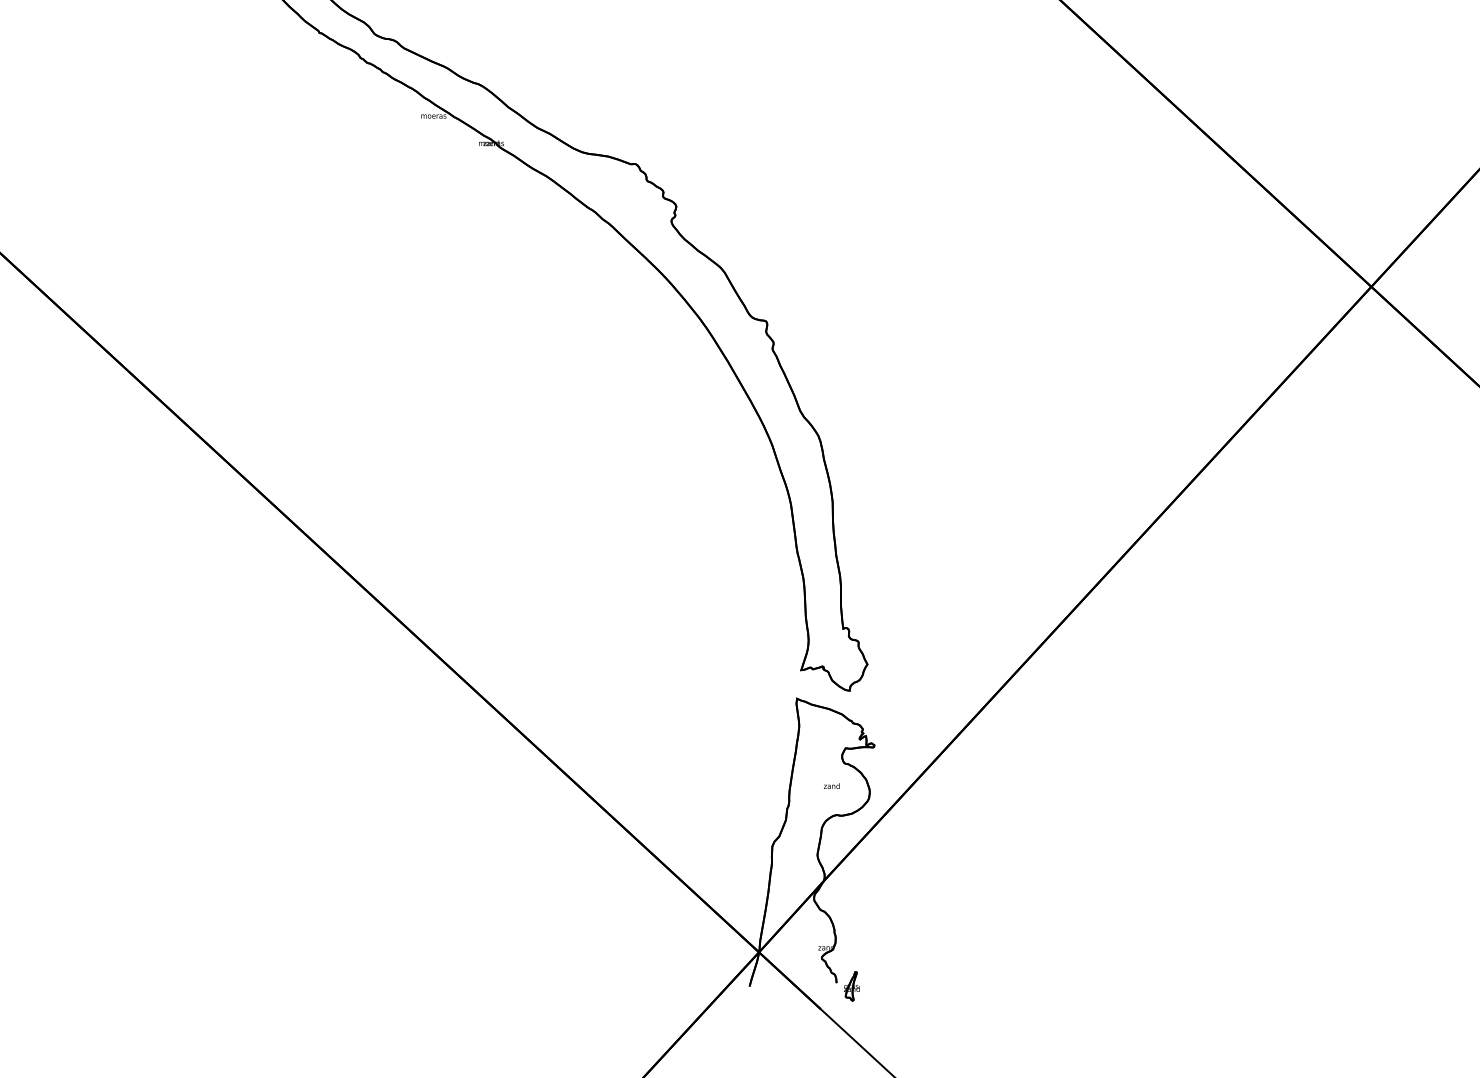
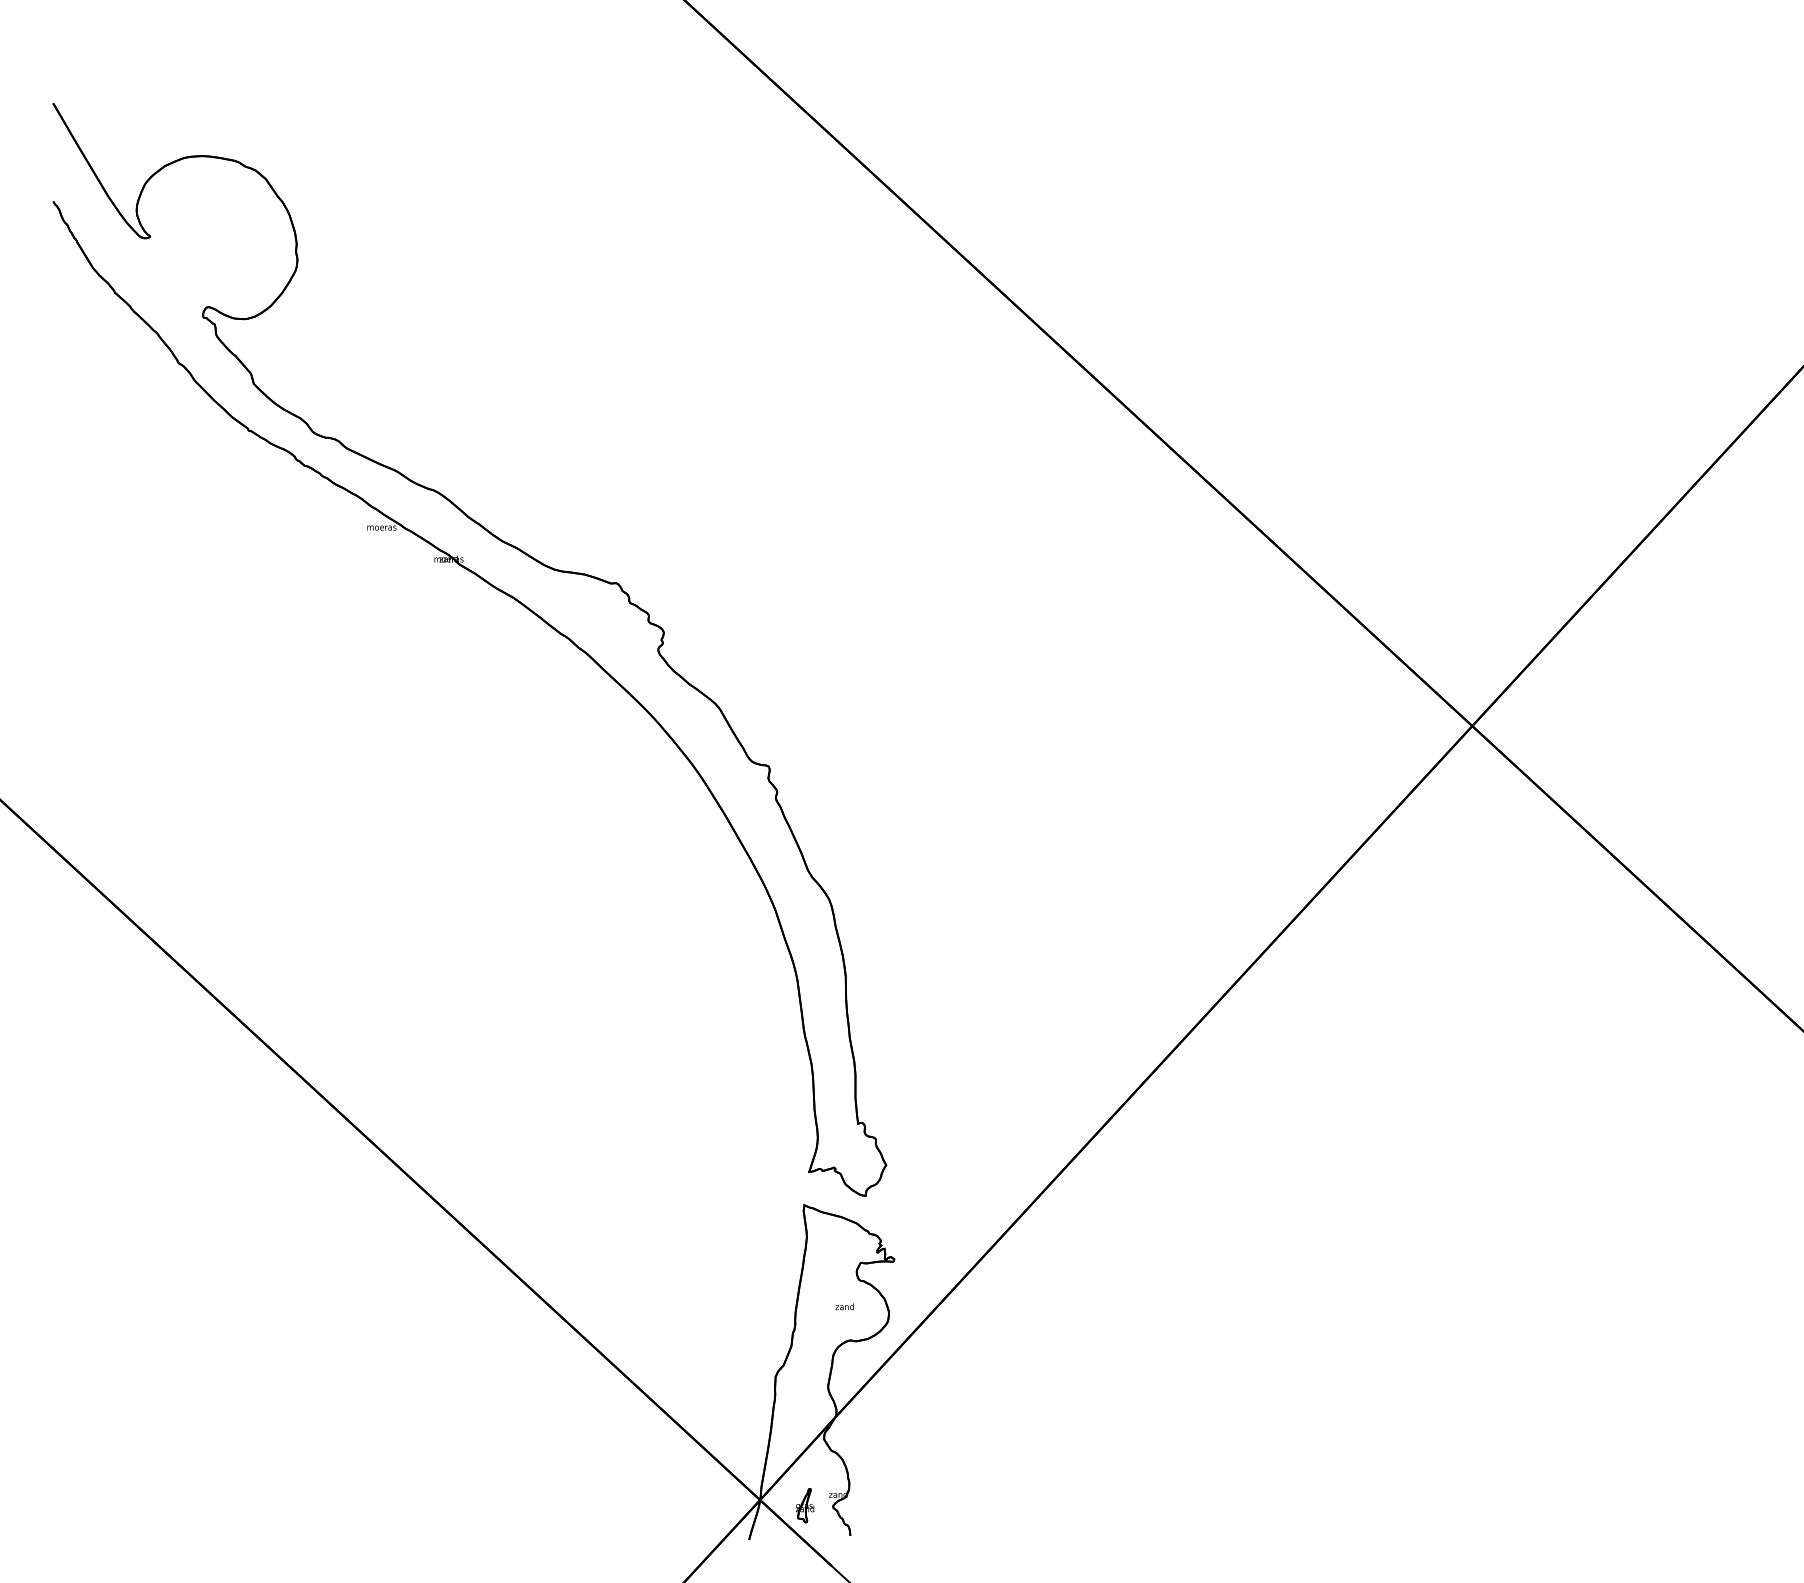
part: (852, 986) -> (805, 1505), moved

